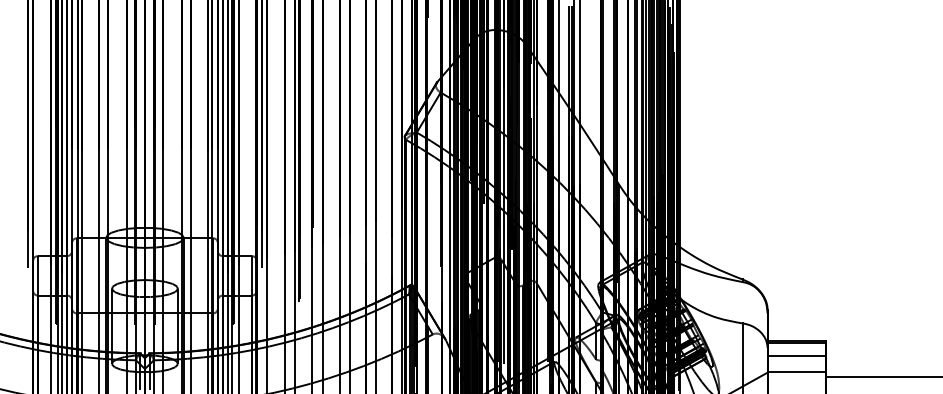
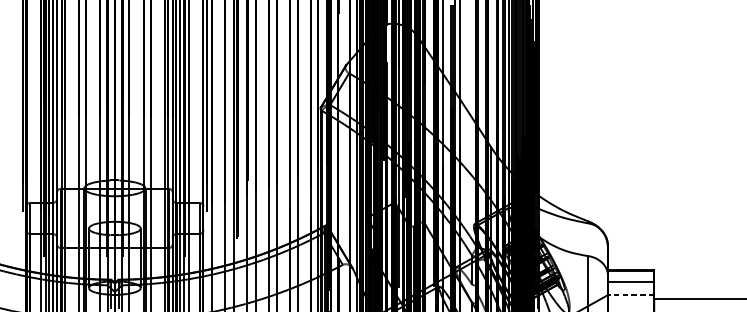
line: (796, 371) -> (630, 294), solid -> dashed

